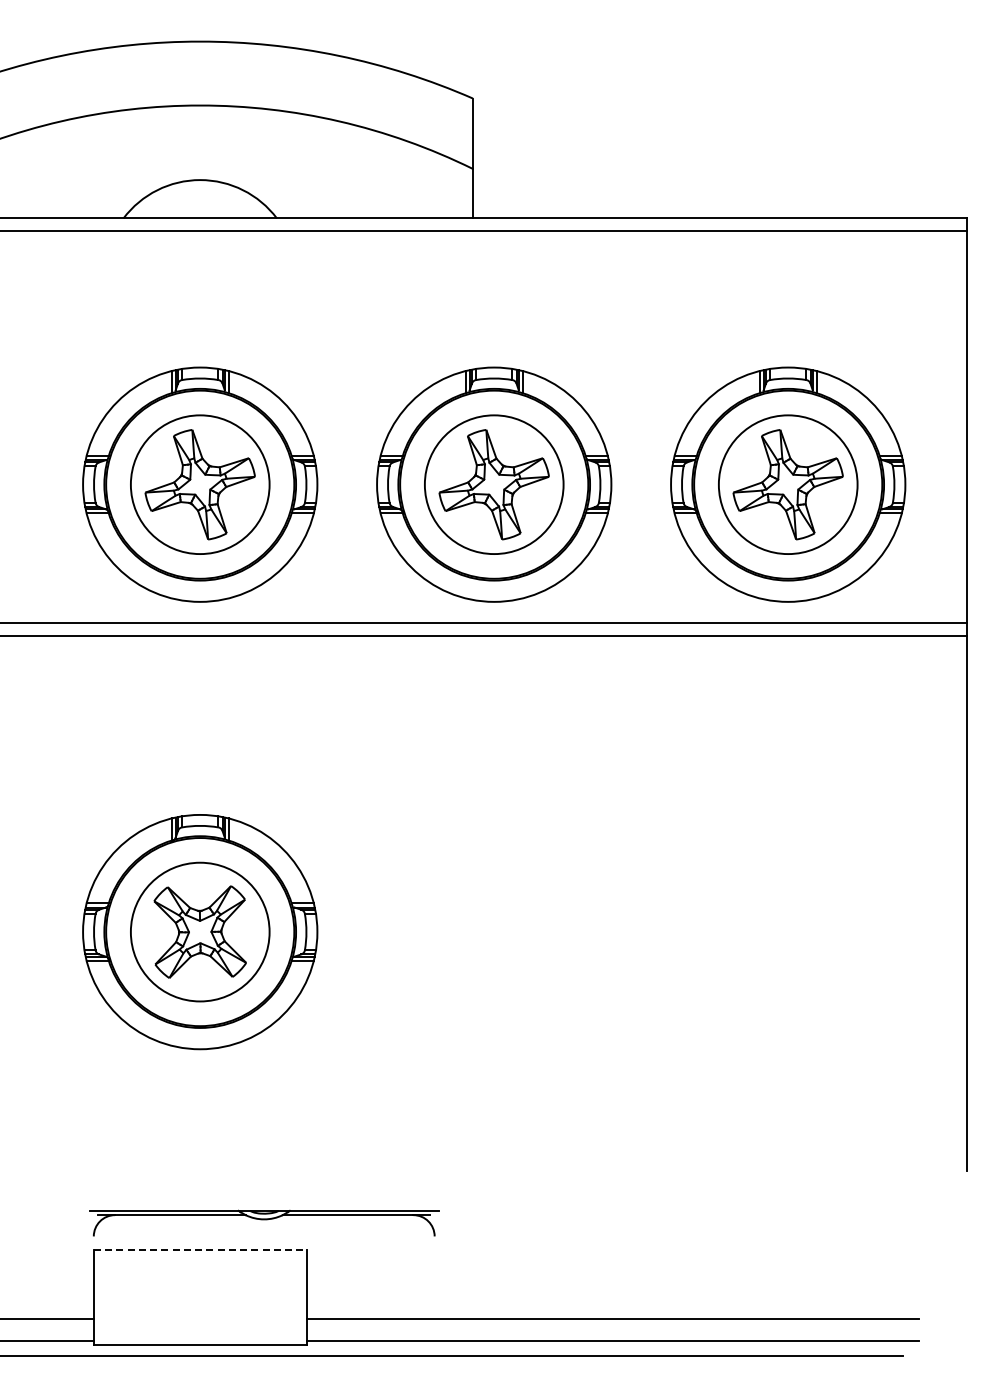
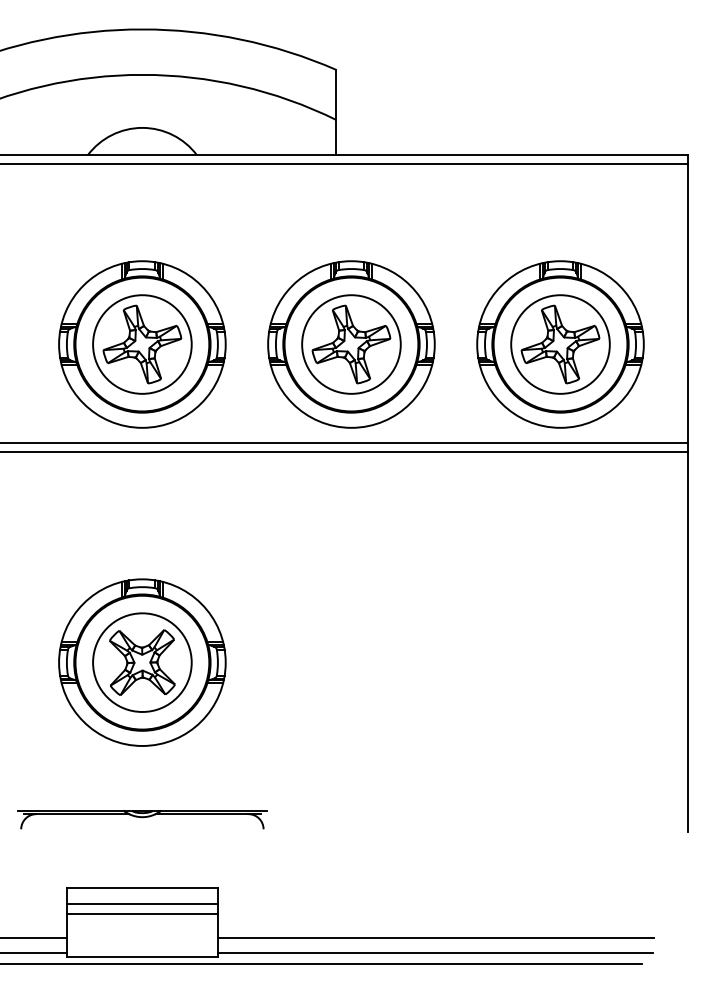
part: (264, 1222) -> (142, 819), moved
line: (200, 1249) -> (142, 888), dashed -> solid
line: (199, 1270) -> (141, 903), added
line: (199, 1285) -> (141, 913), added

